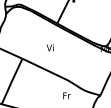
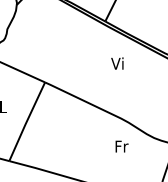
text: (49, 47) -> (116, 62), moved

